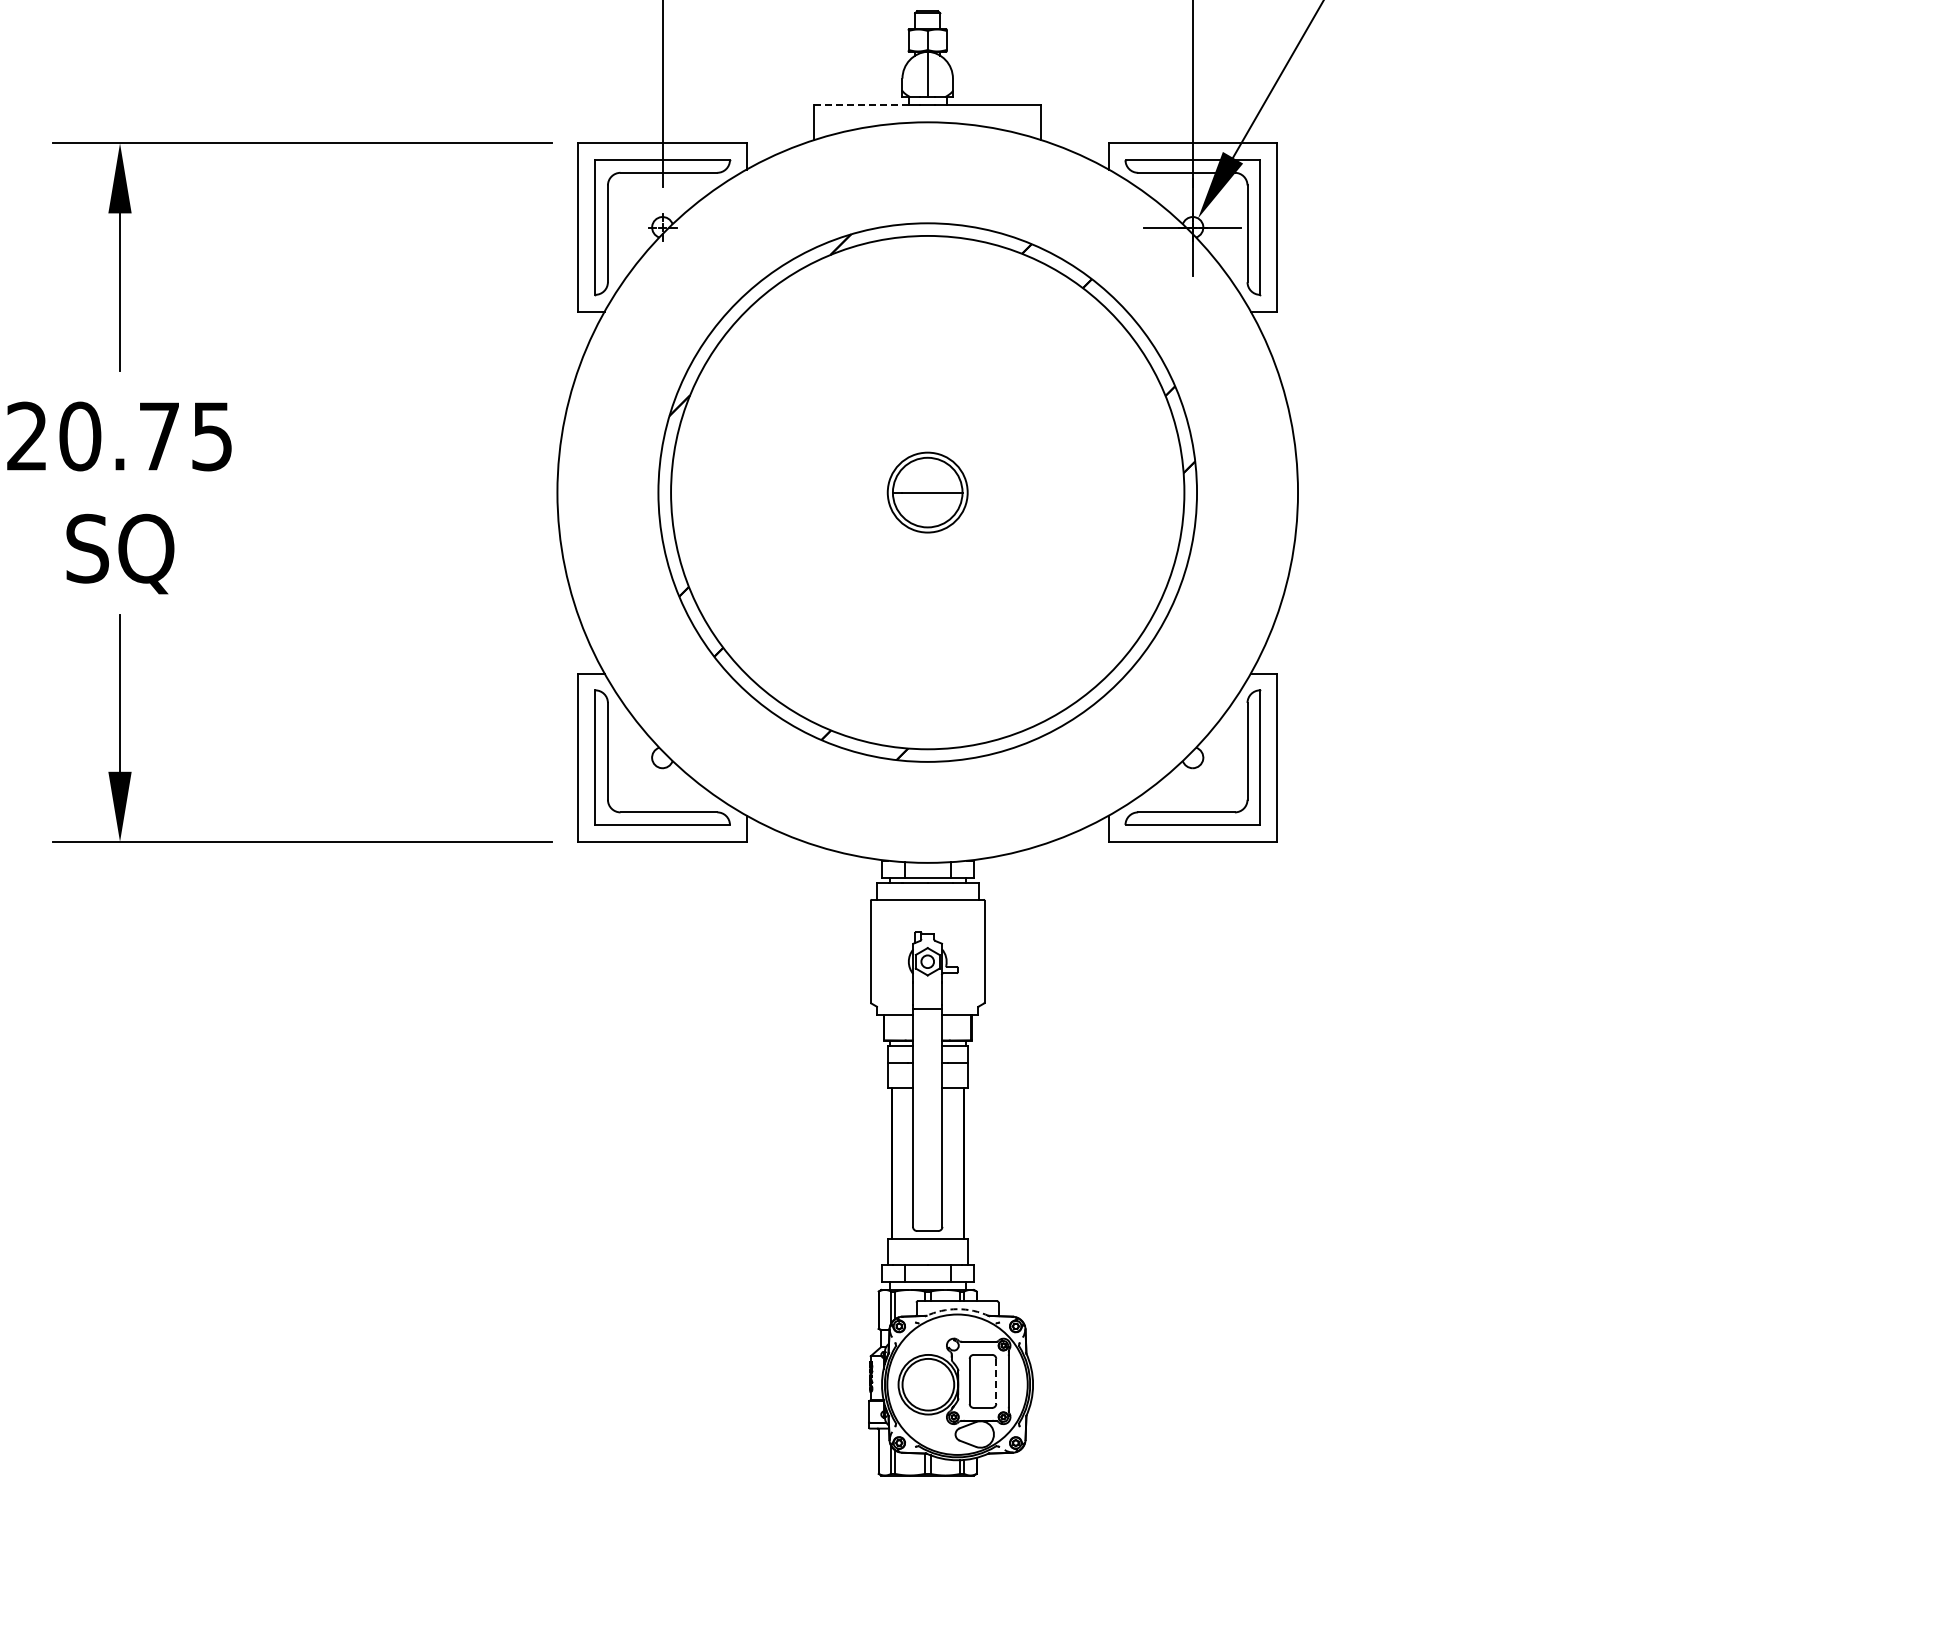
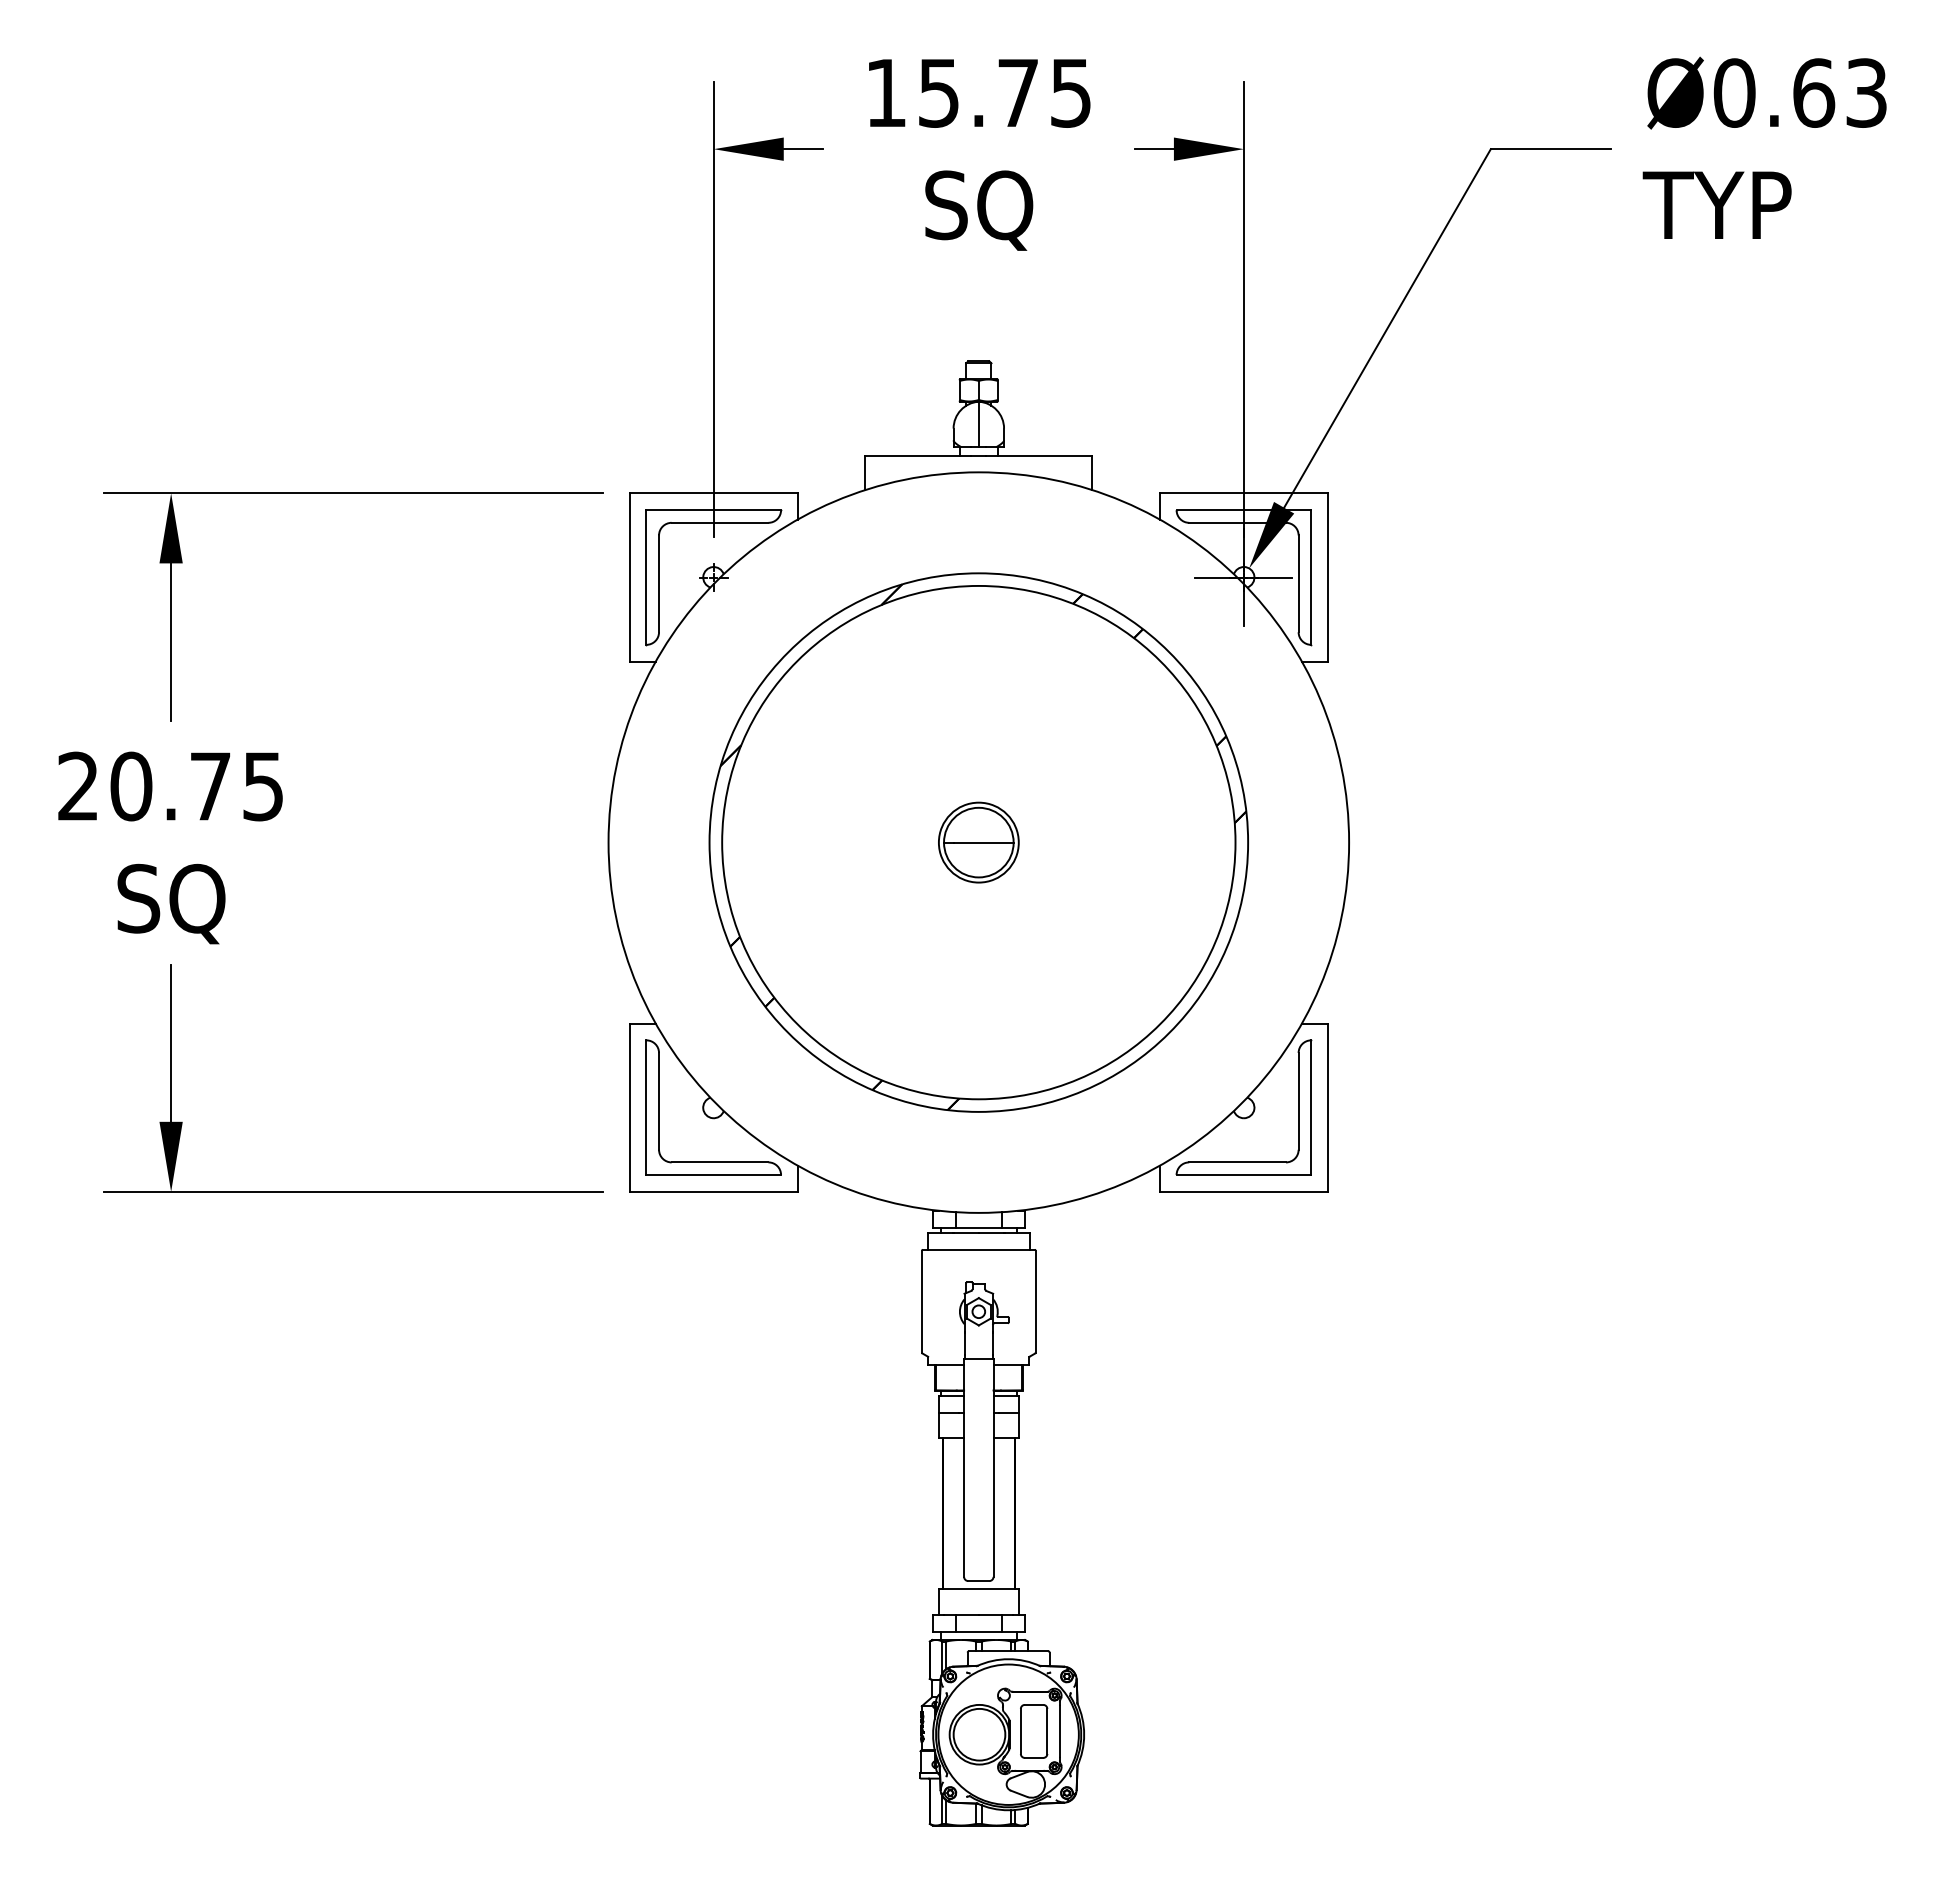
line: (862, 105) -> (913, 455), dashed -> solid
arc: (957, 1309) -> (1008, 1659), dashed -> solid
line: (996, 1381) -> (1047, 1731), dashed -> solid

